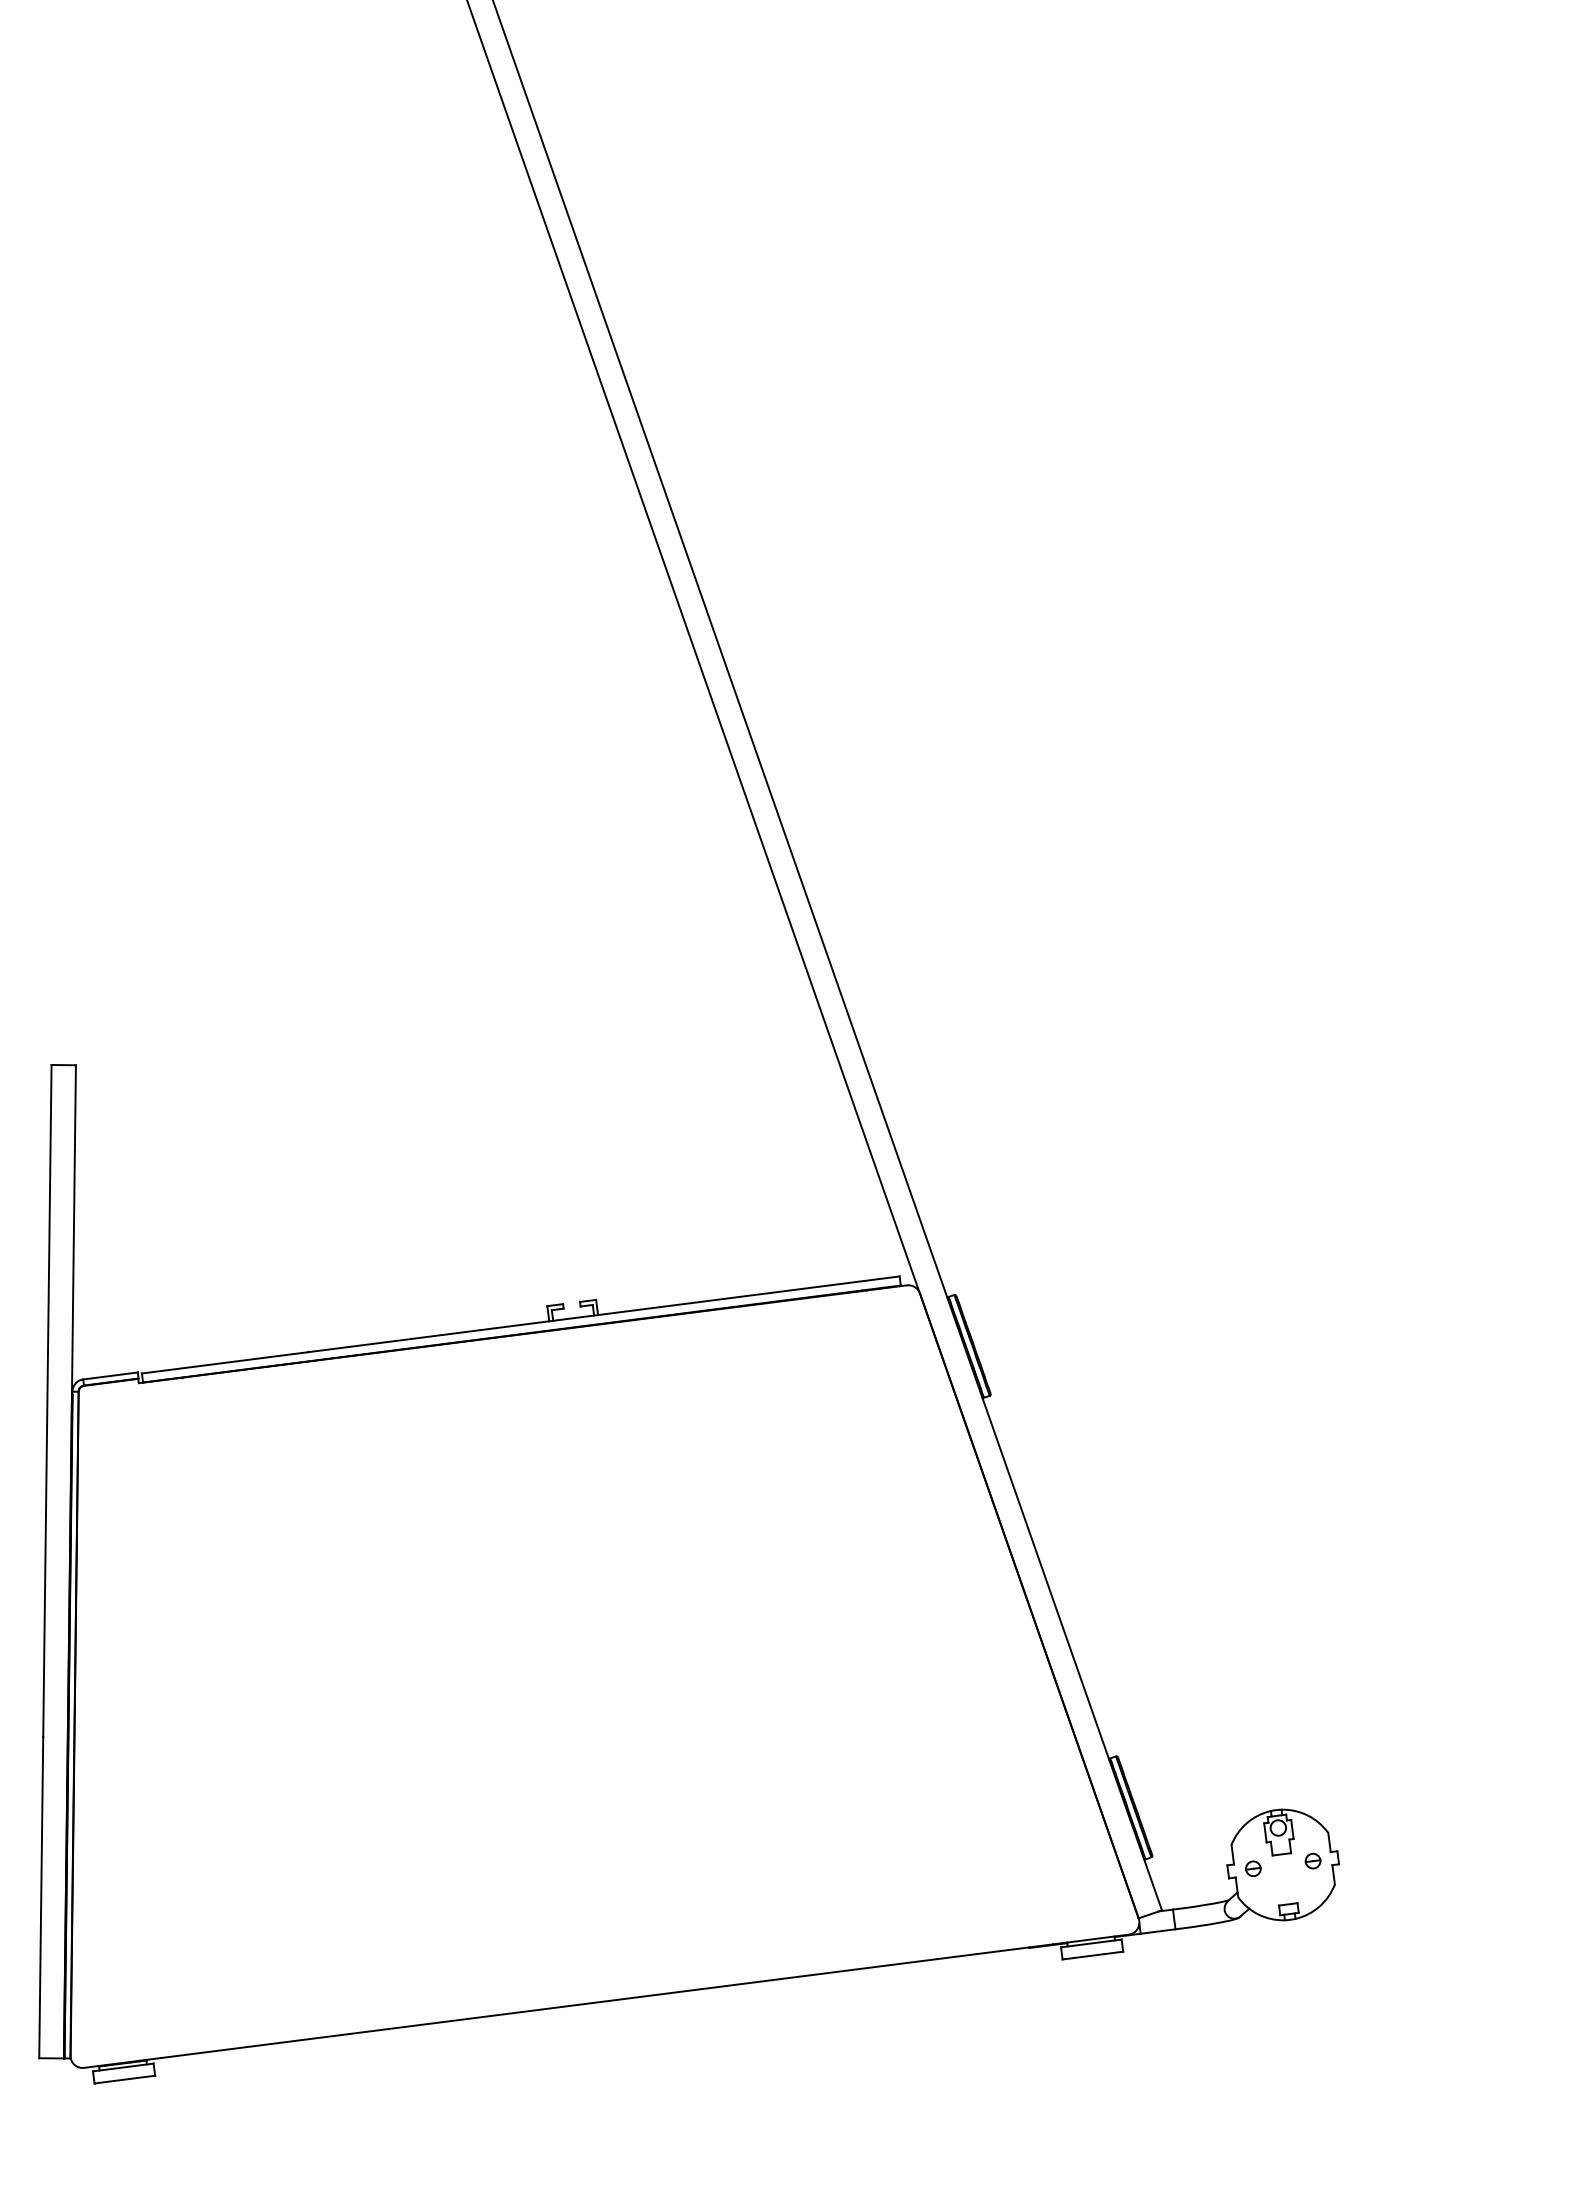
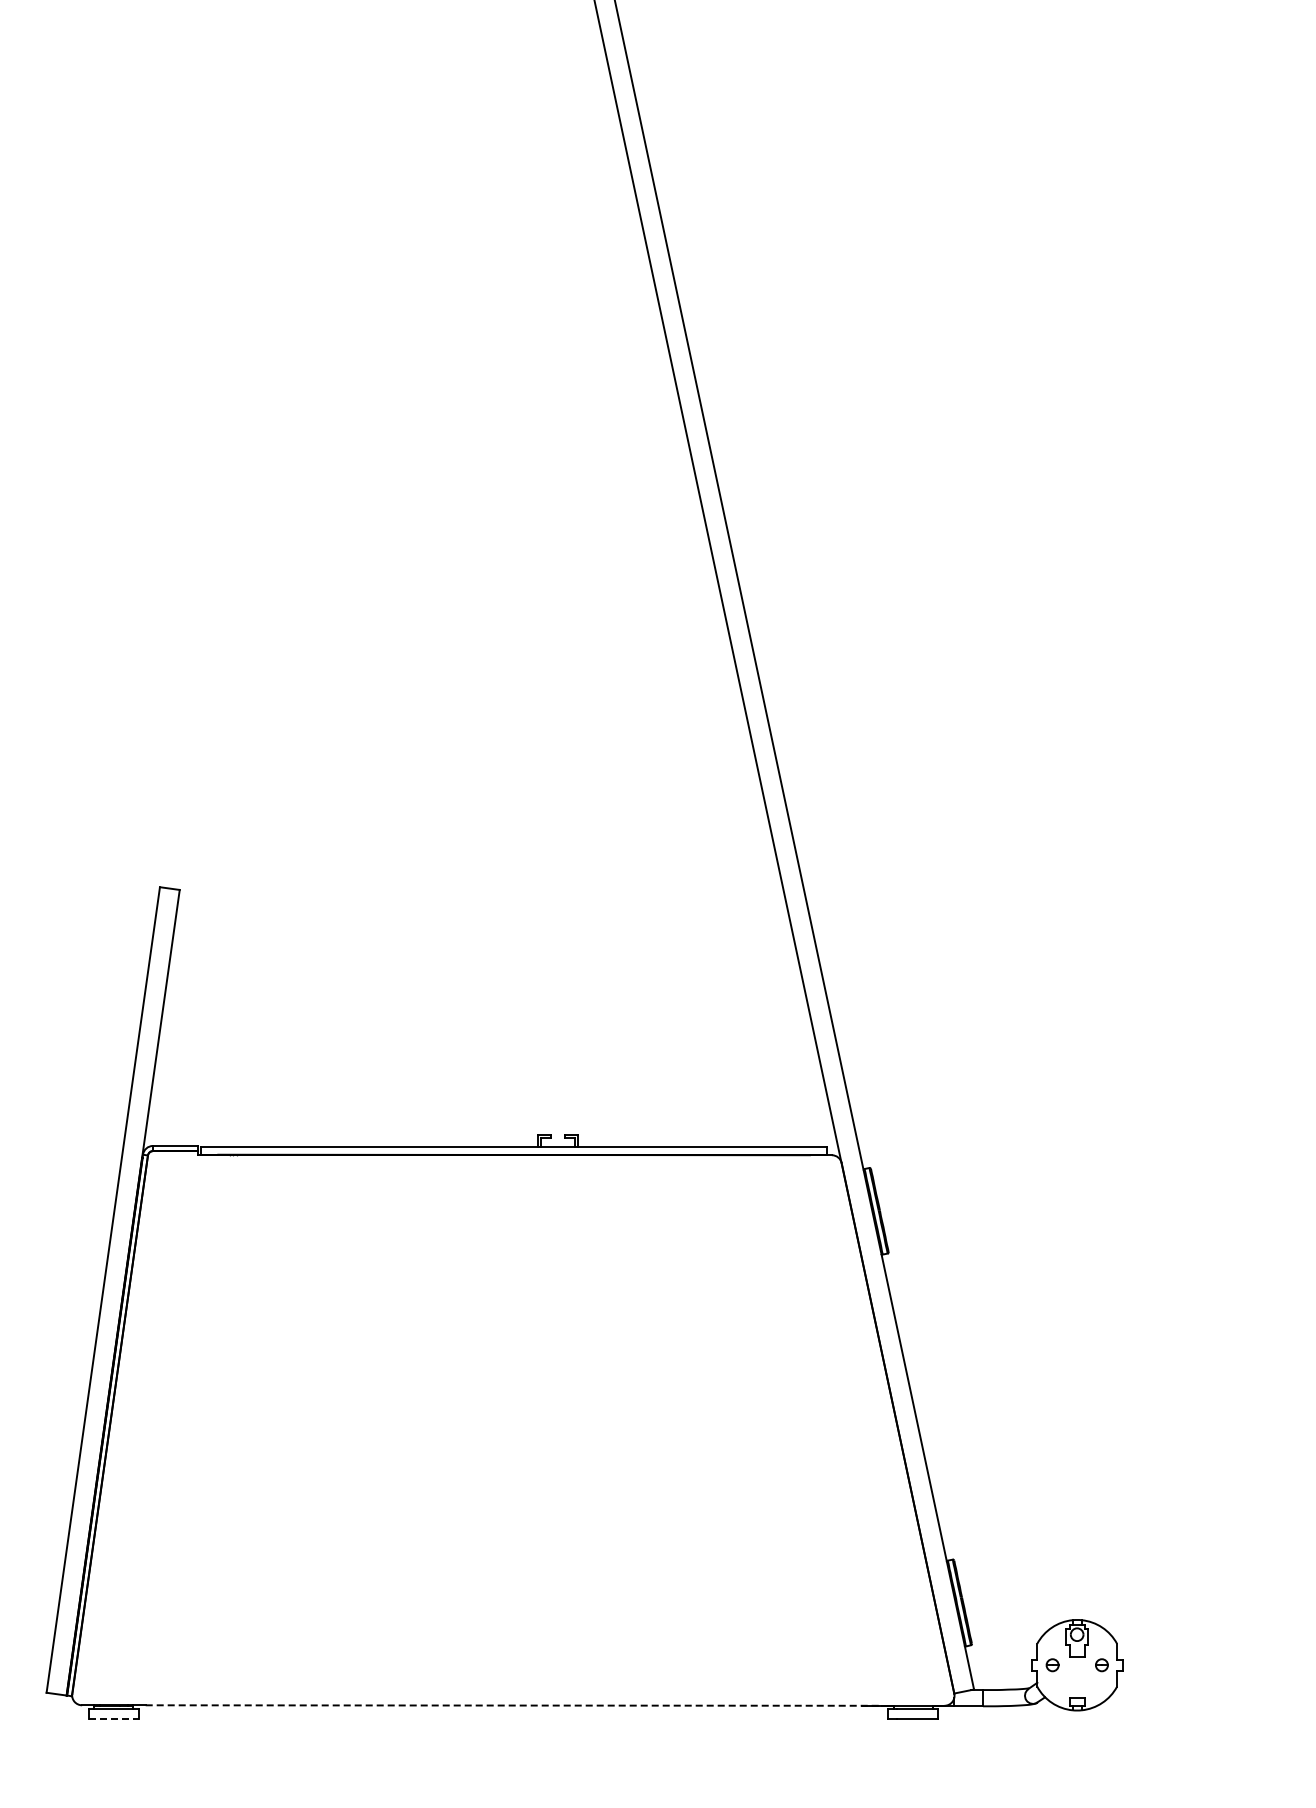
line: (607, 2001) -> (514, 1705), solid -> dashed
line: (125, 2080) -> (114, 1719), solid -> dashed

